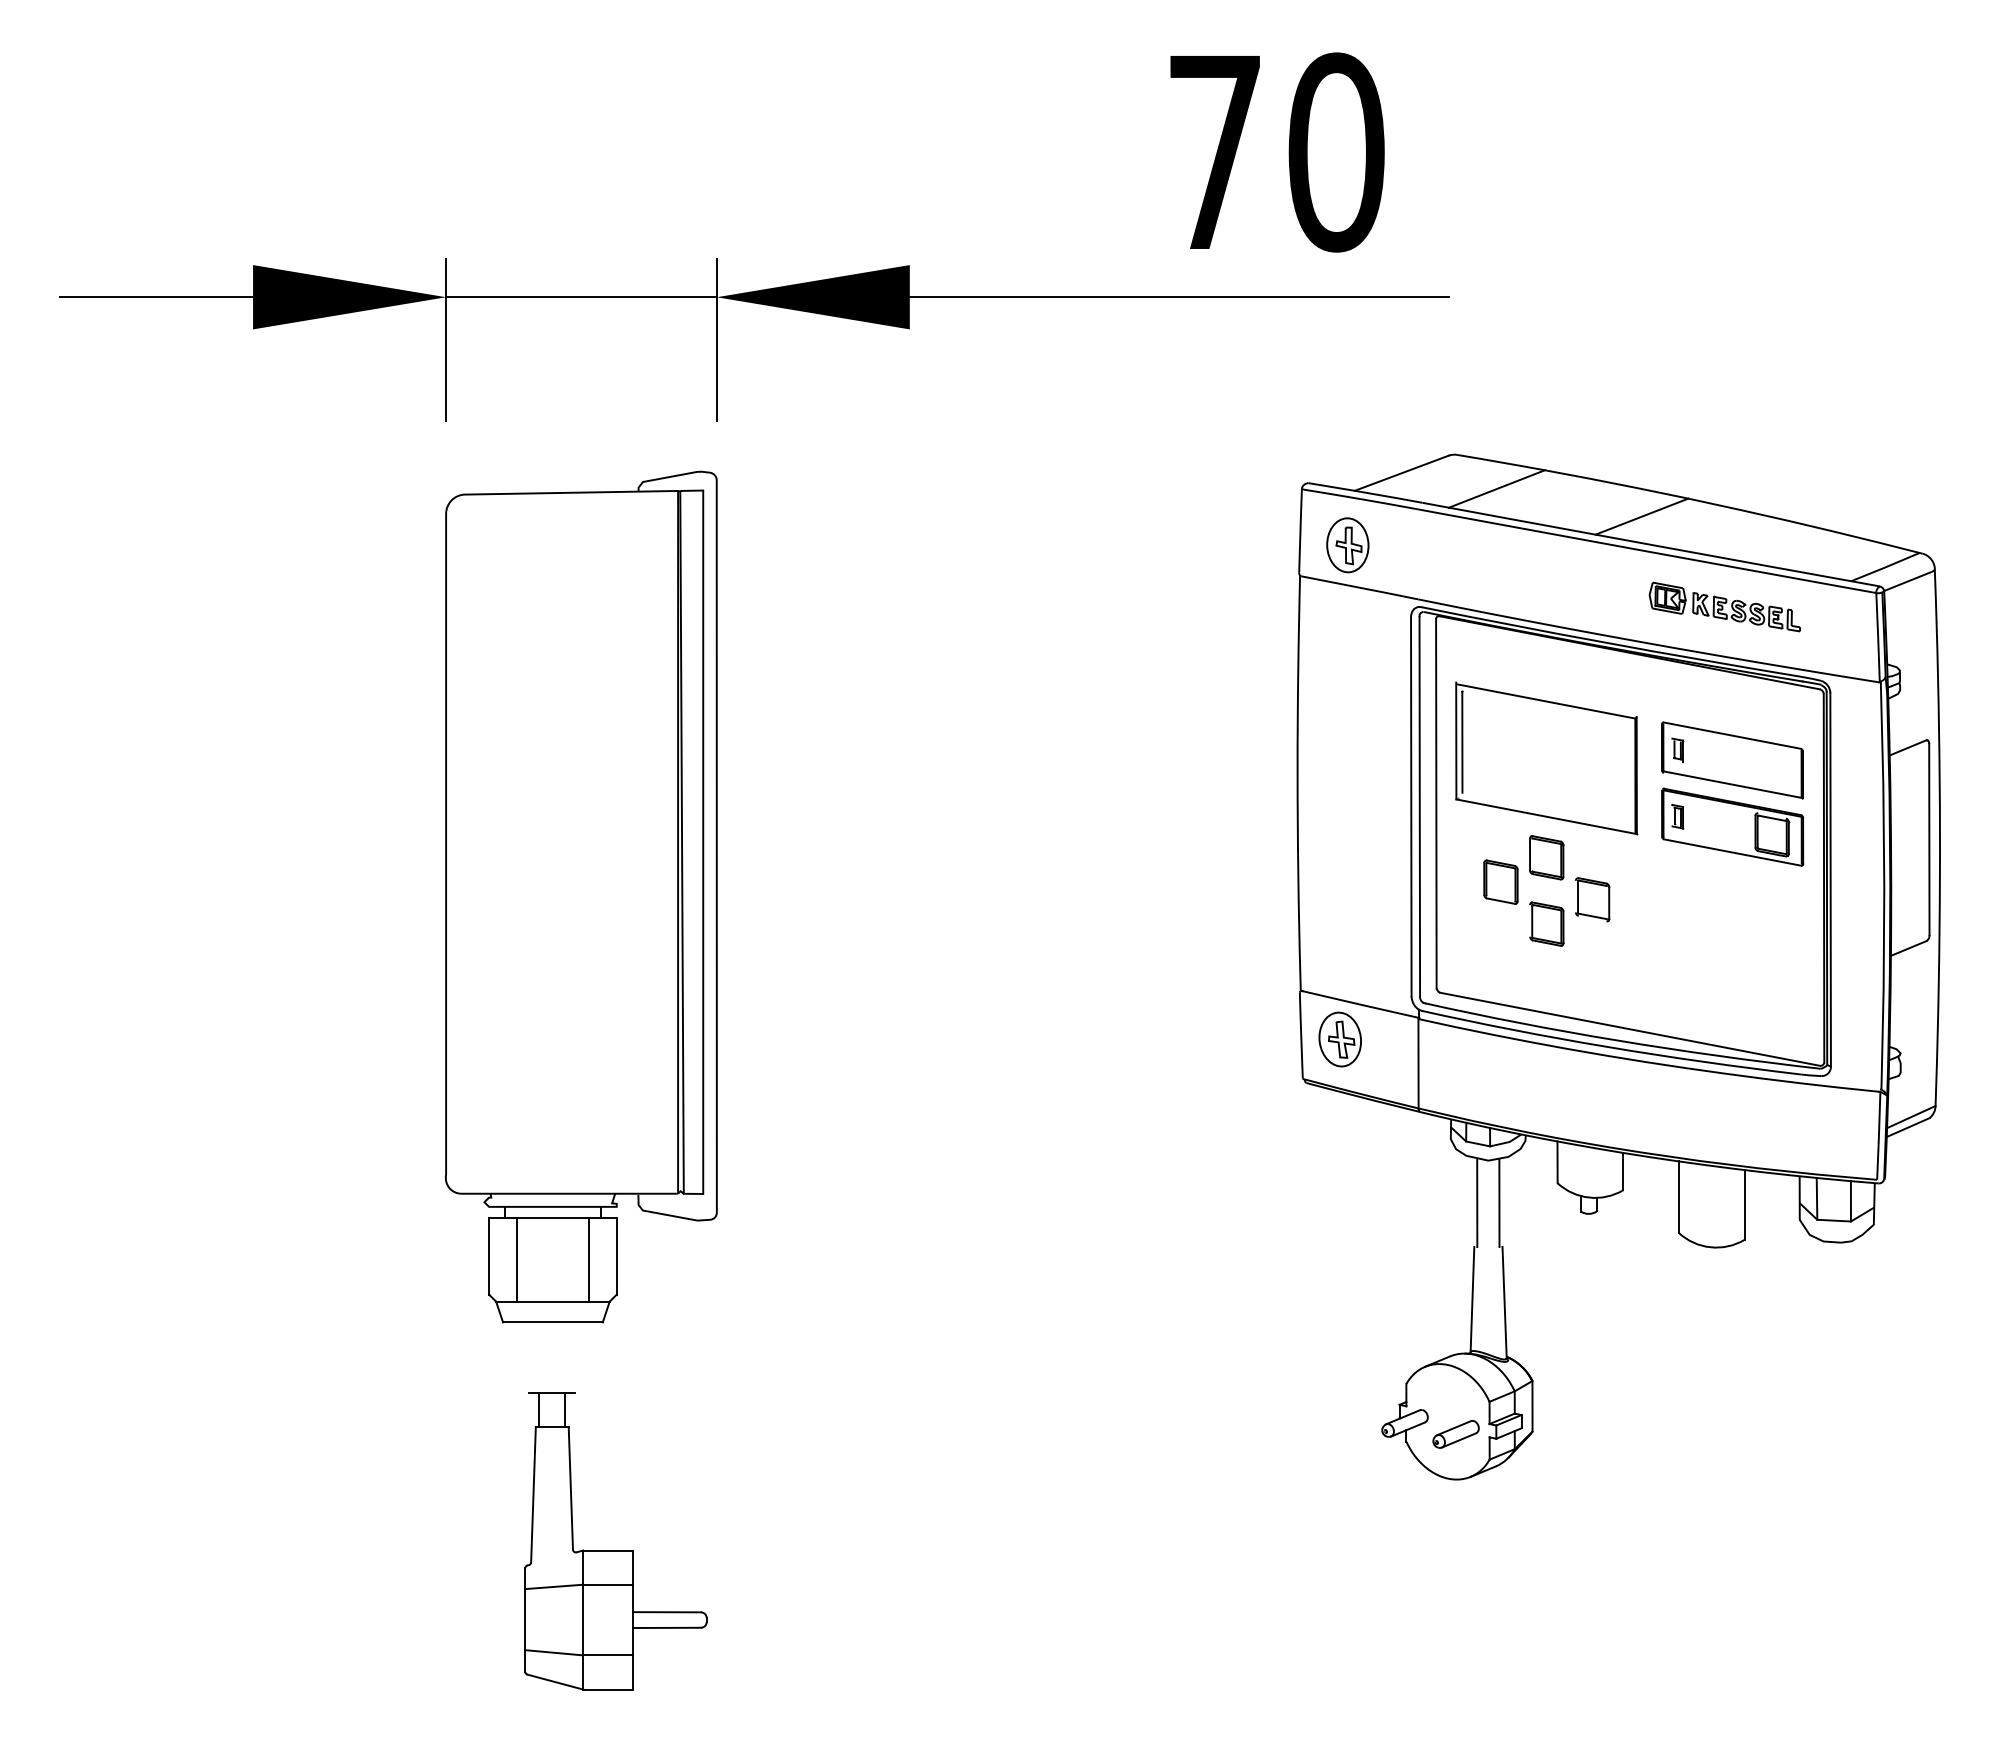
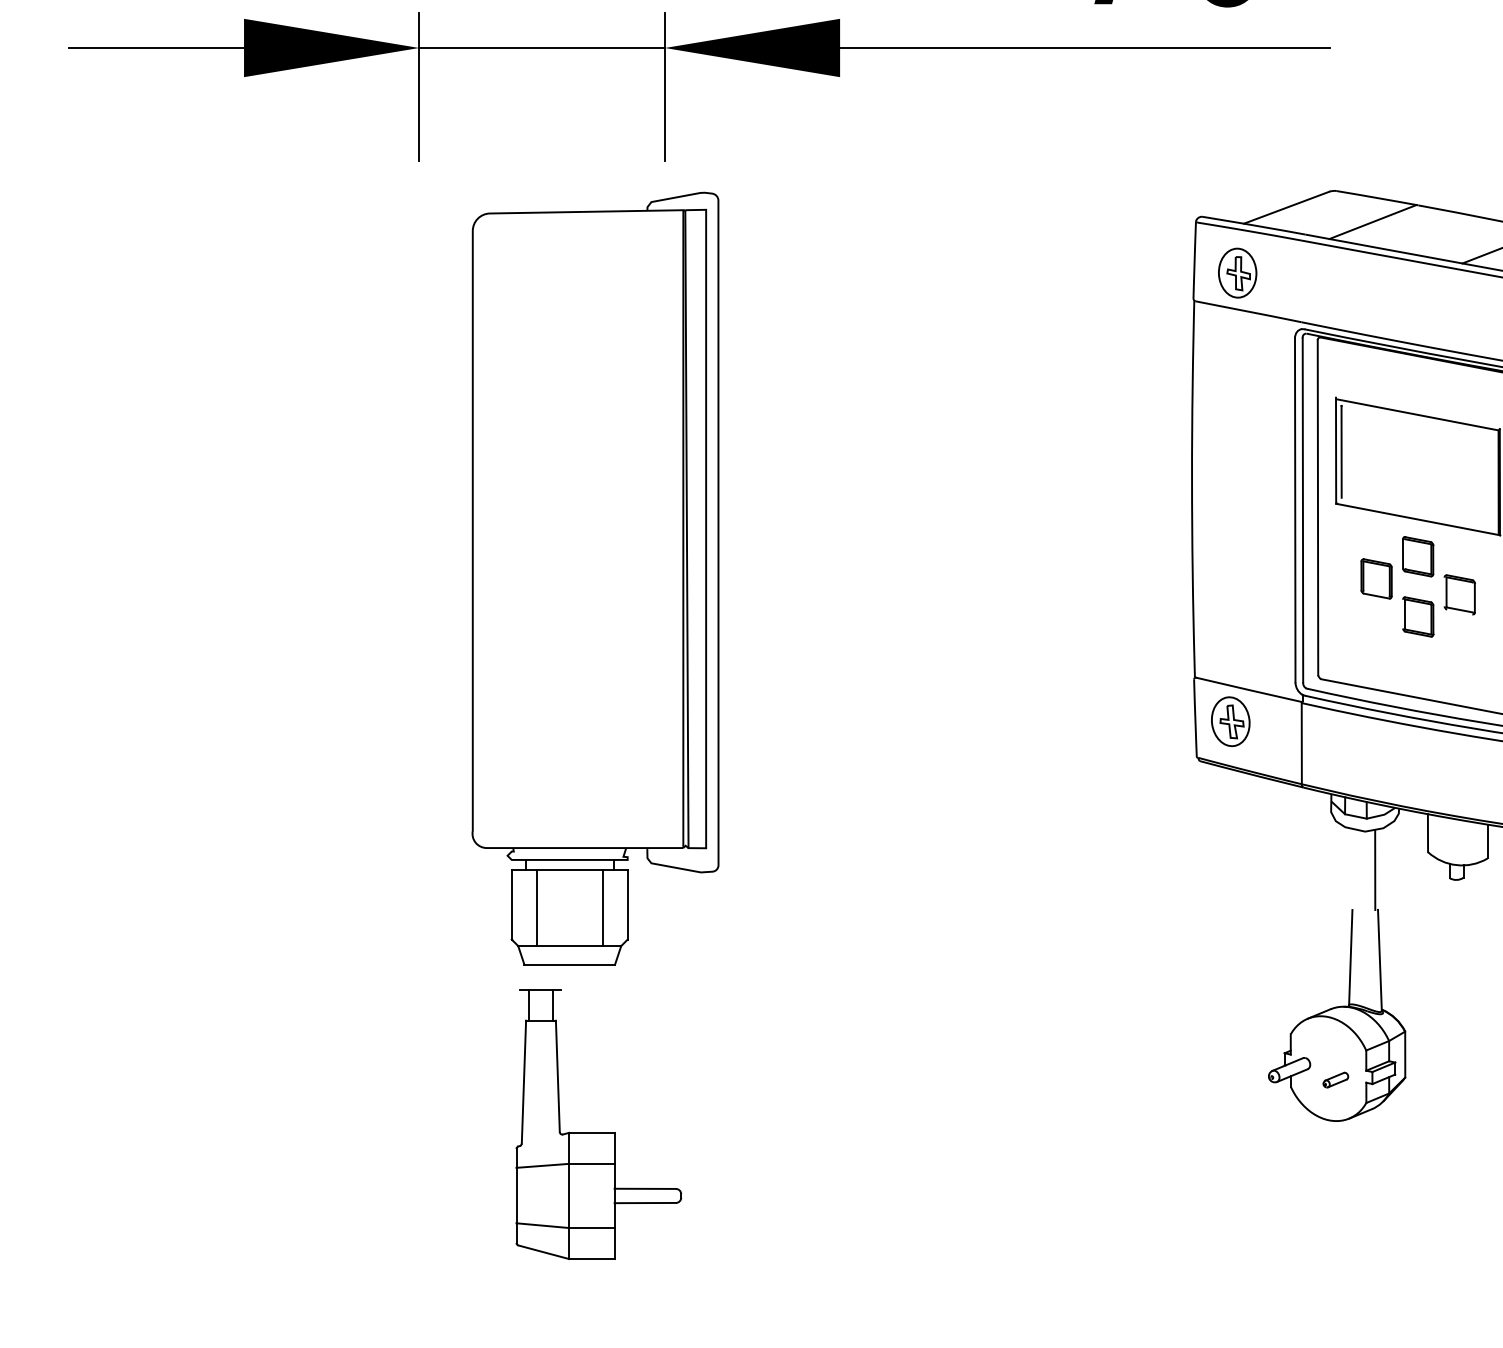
part: (581, 896) -> (595, 578), moved
line: (1477, 1203) -> (1355, 870), removed
part: (1455, 1434) -> (1335, 1080), size x0.6
part: (615, 1550) -> (598, 1132), moved

